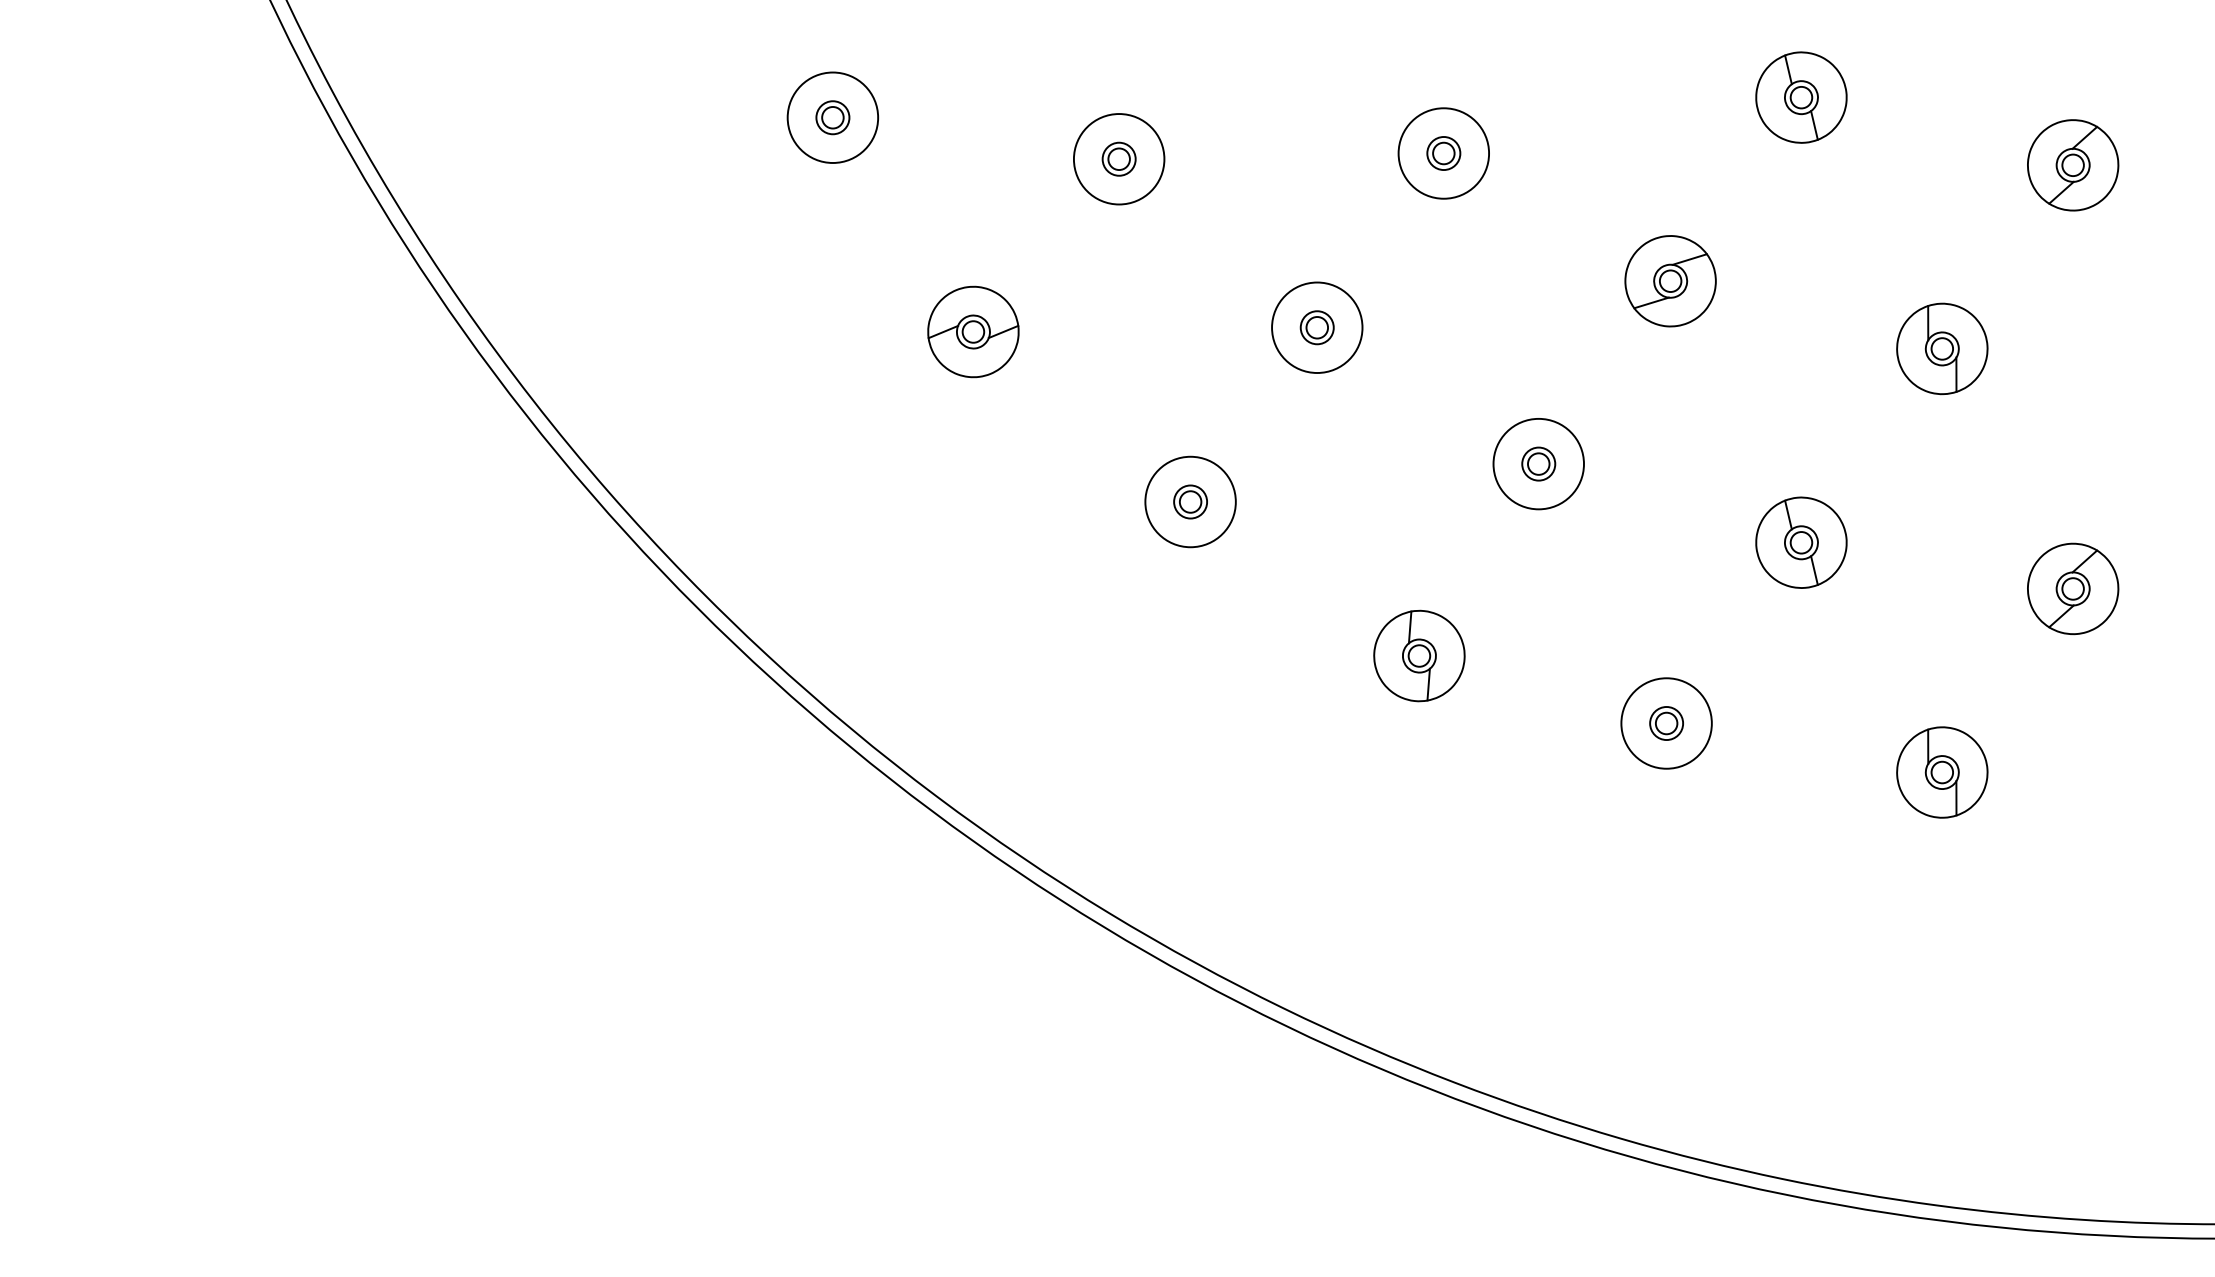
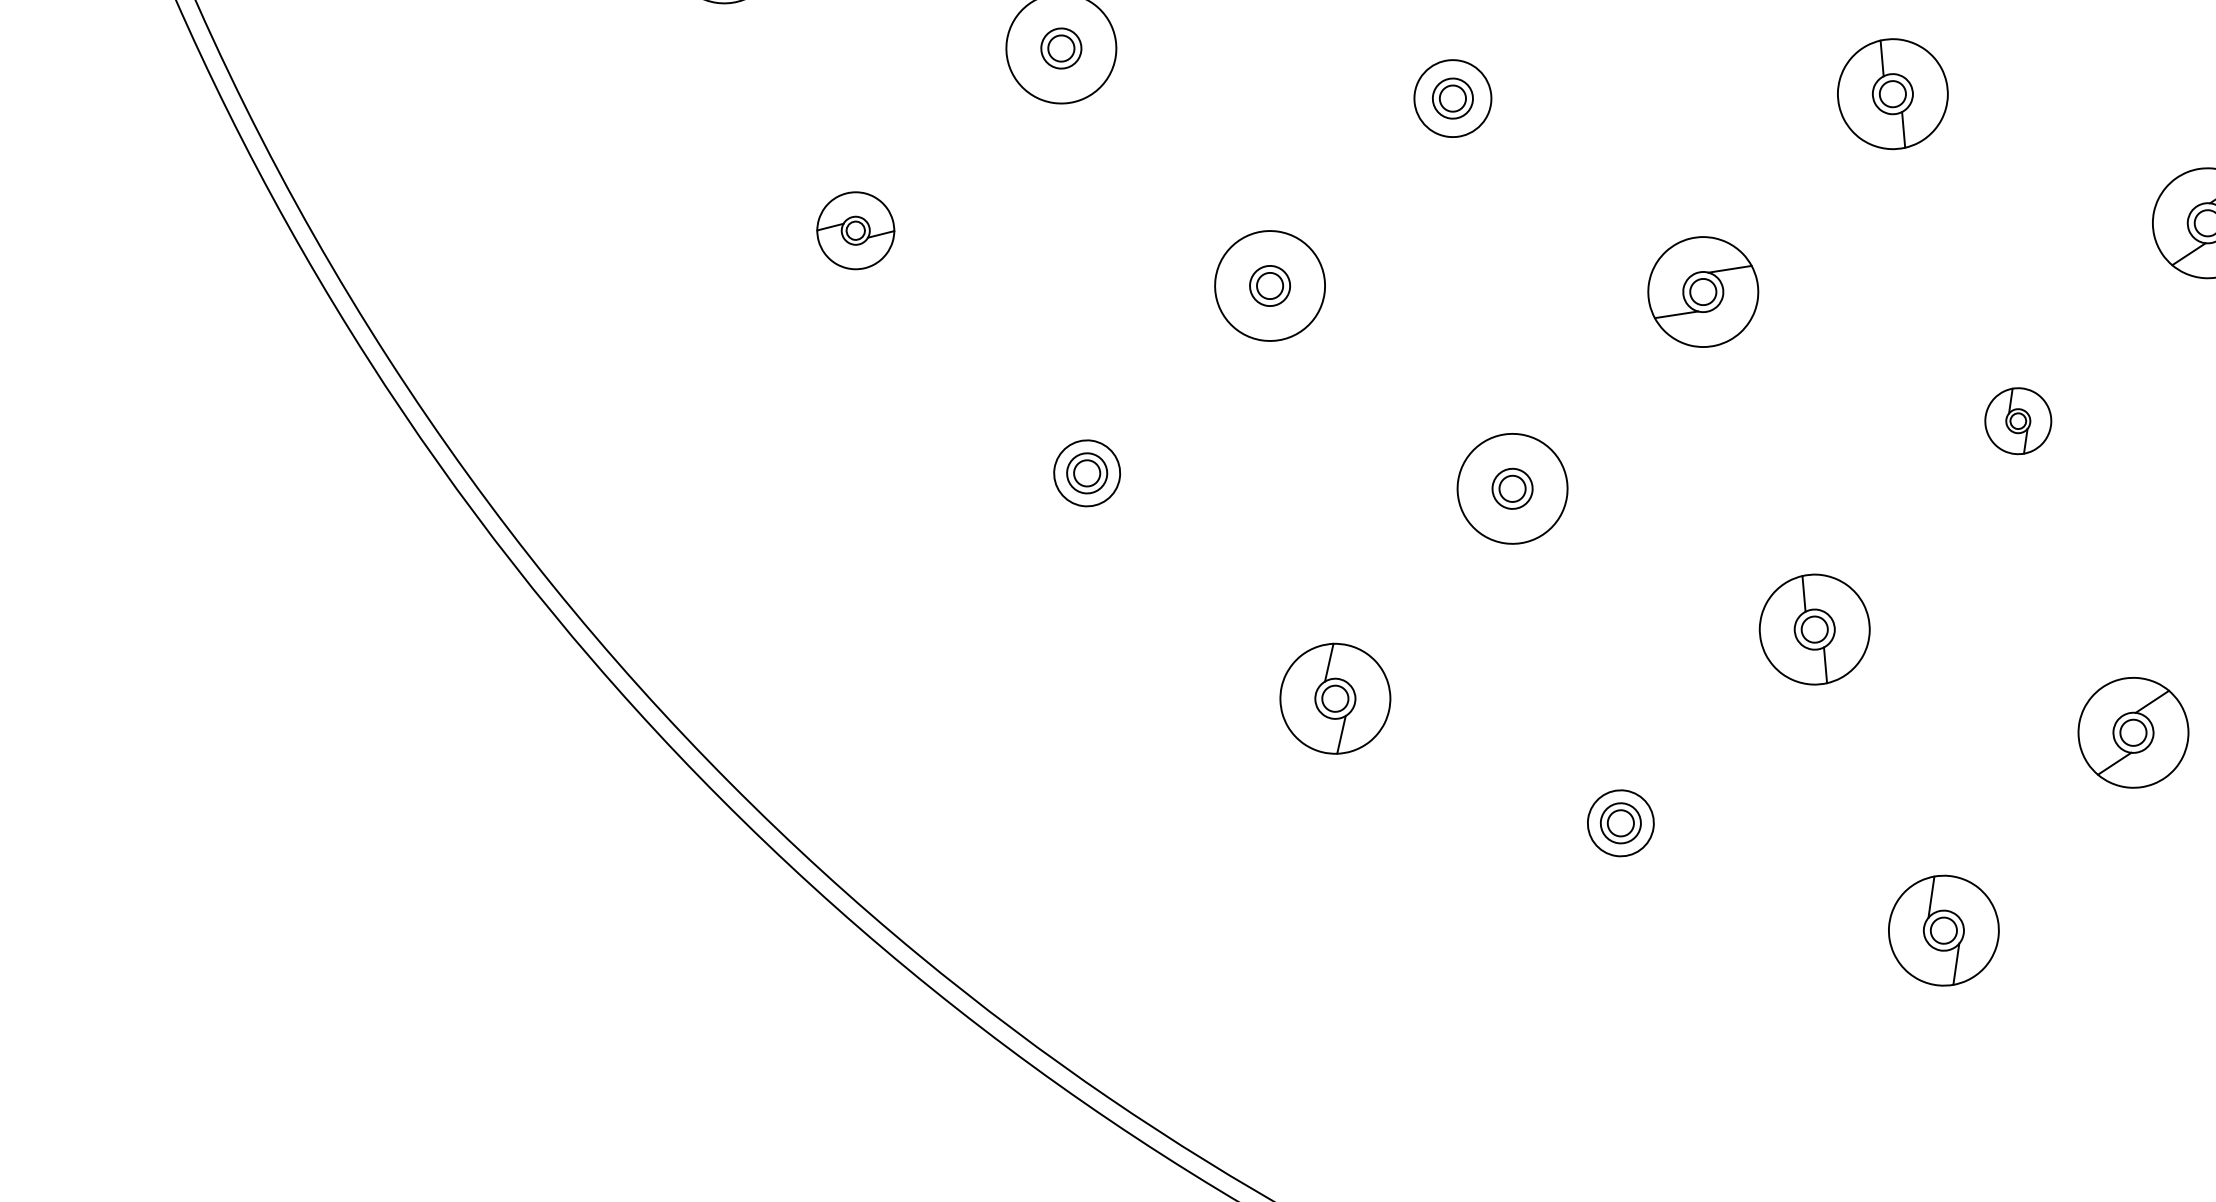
circle: (1443, 153) -> (1452, 98), size x0.7
part: (973, 331) -> (855, 230), size x0.7
part: (1942, 348) -> (2018, 420), size x0.6
circle: (1190, 501) -> (1087, 472), size x0.6
circle: (1666, 723) -> (1620, 823), size x0.6

